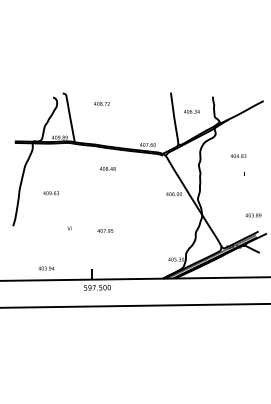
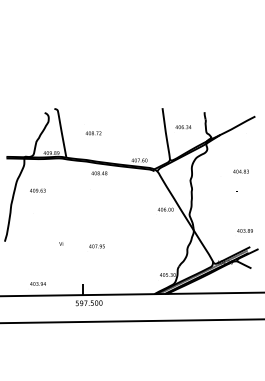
text: (101, 103) -> (93, 132), moved
text: (238, 155) -> (241, 170), moved
text: (107, 168) -> (99, 172), moved
text: (50, 193) -> (37, 190), moved

